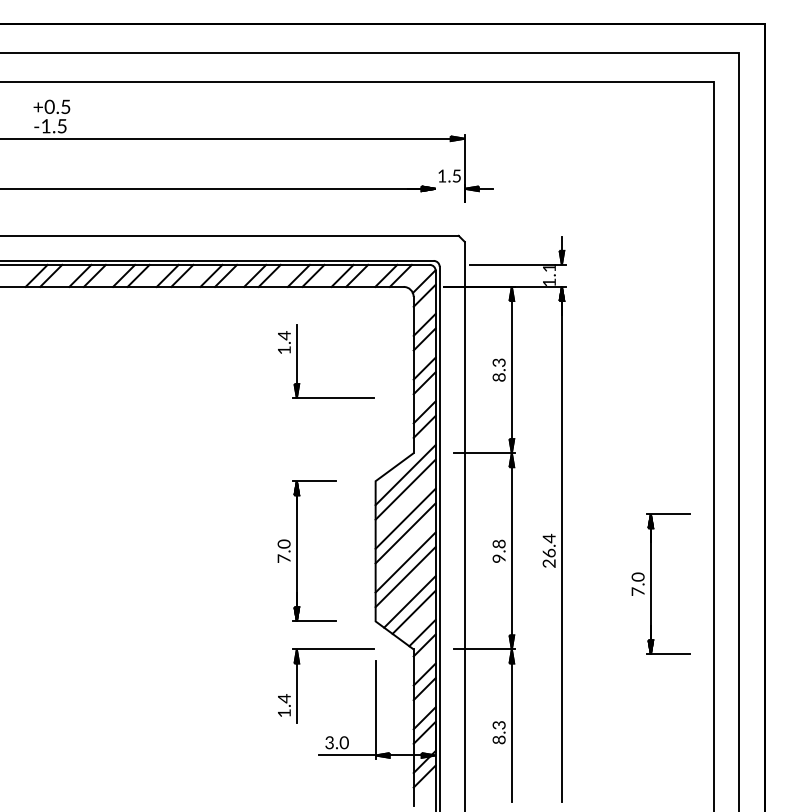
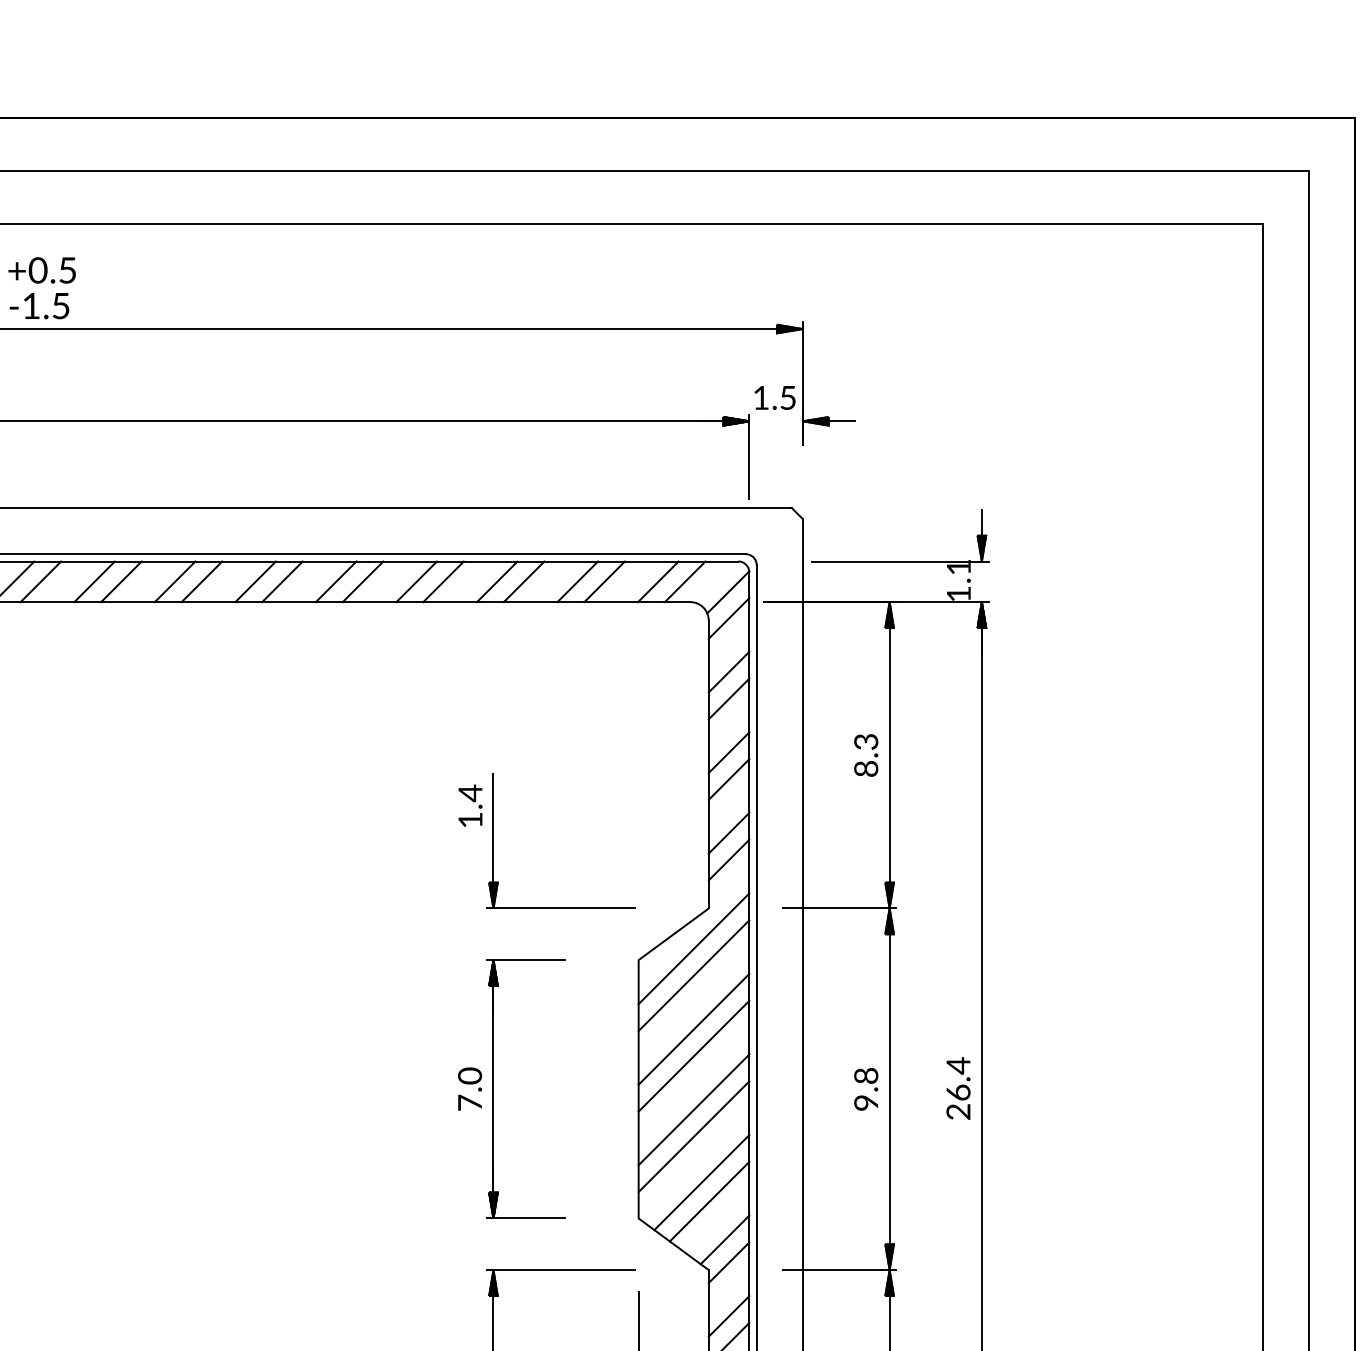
line: (435, 207) -> (748, 455), added
part: (297, 361) -> (494, 840), moved
part: (651, 583) -> (1146, 1148), removed

